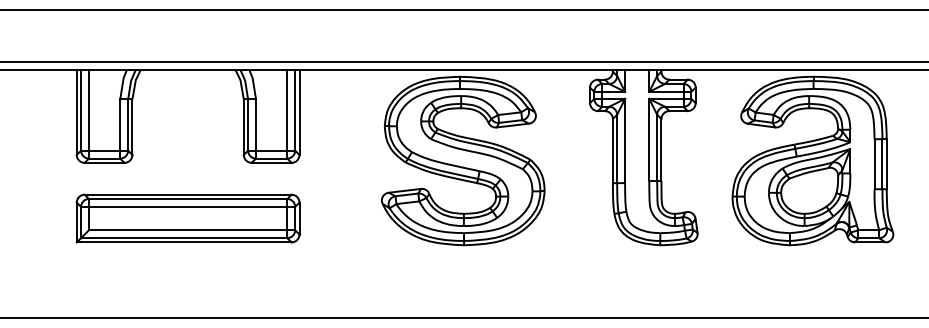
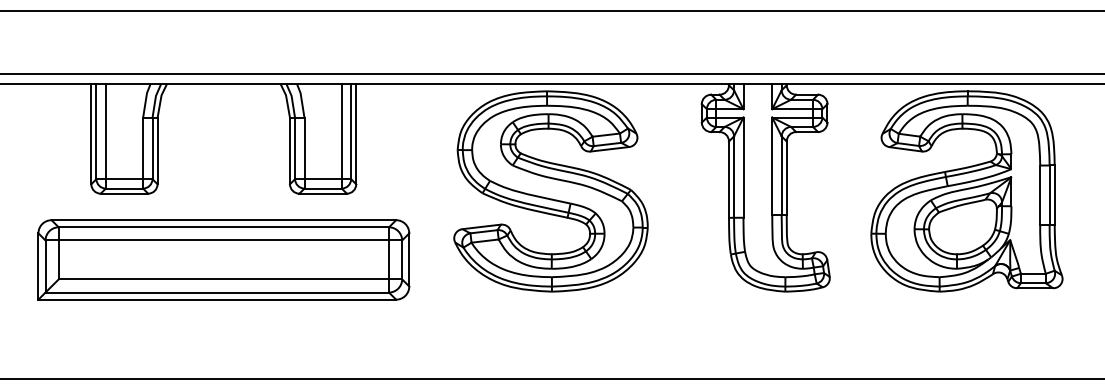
part: (187, 218) -> (223, 259), size x1.4

